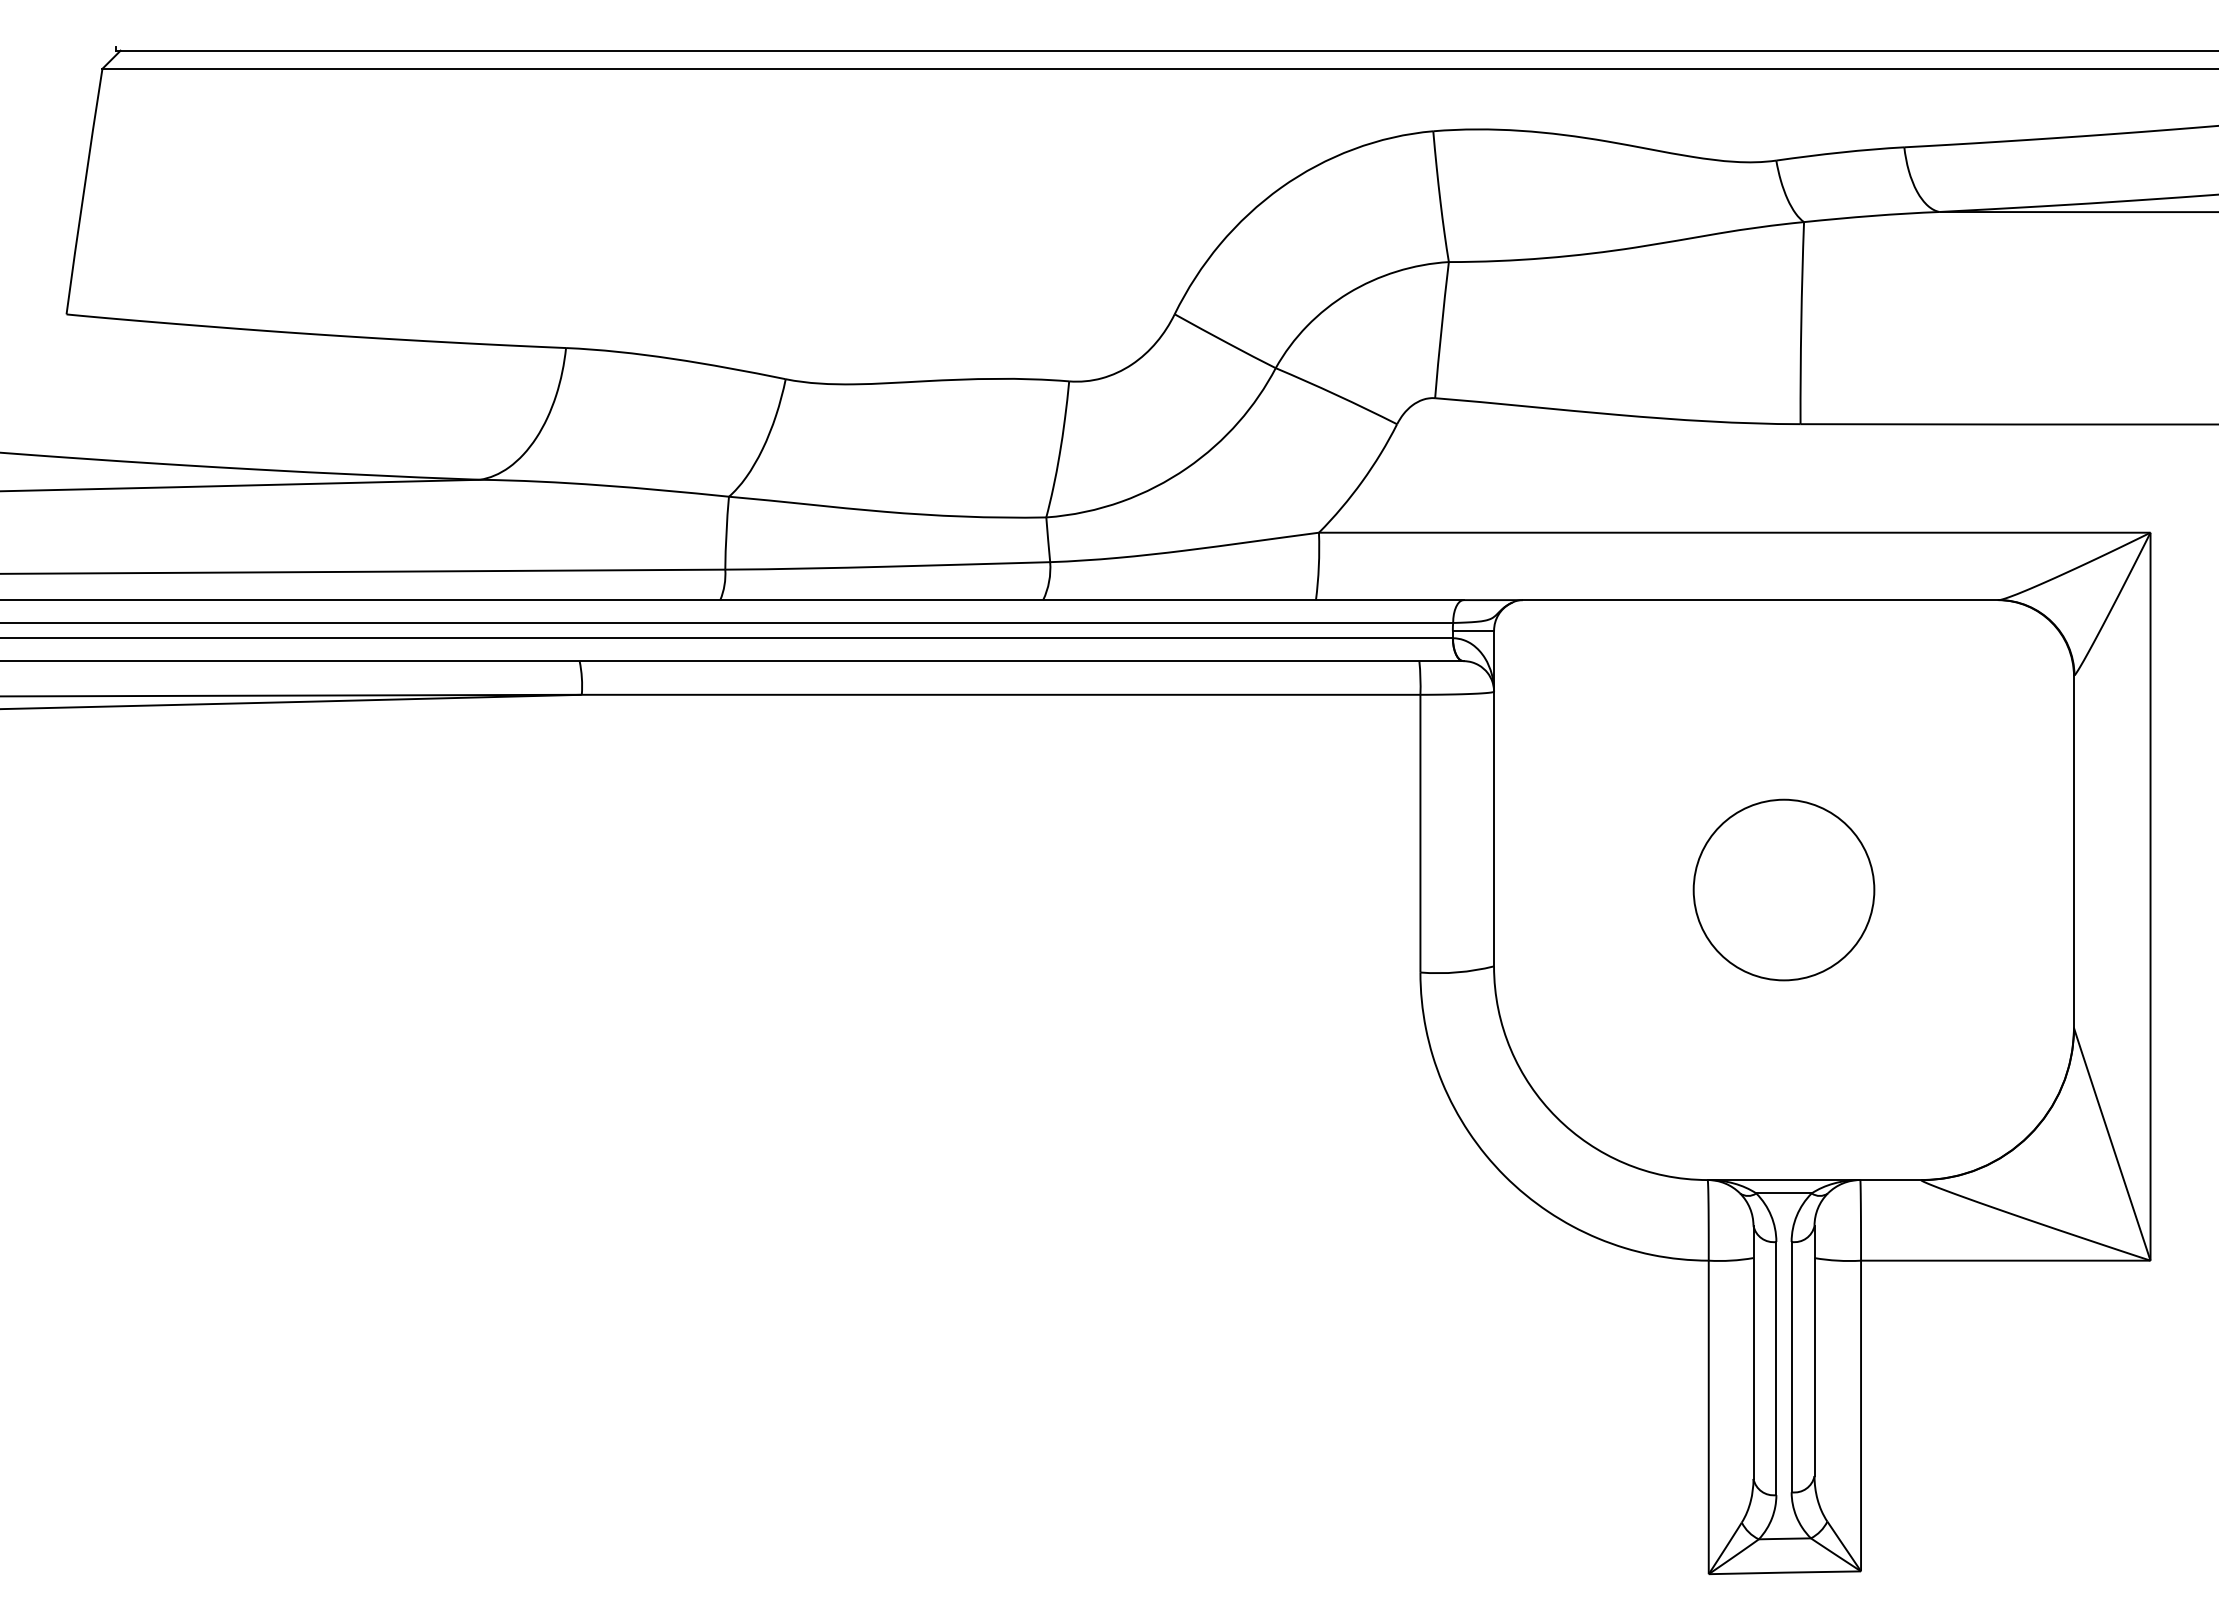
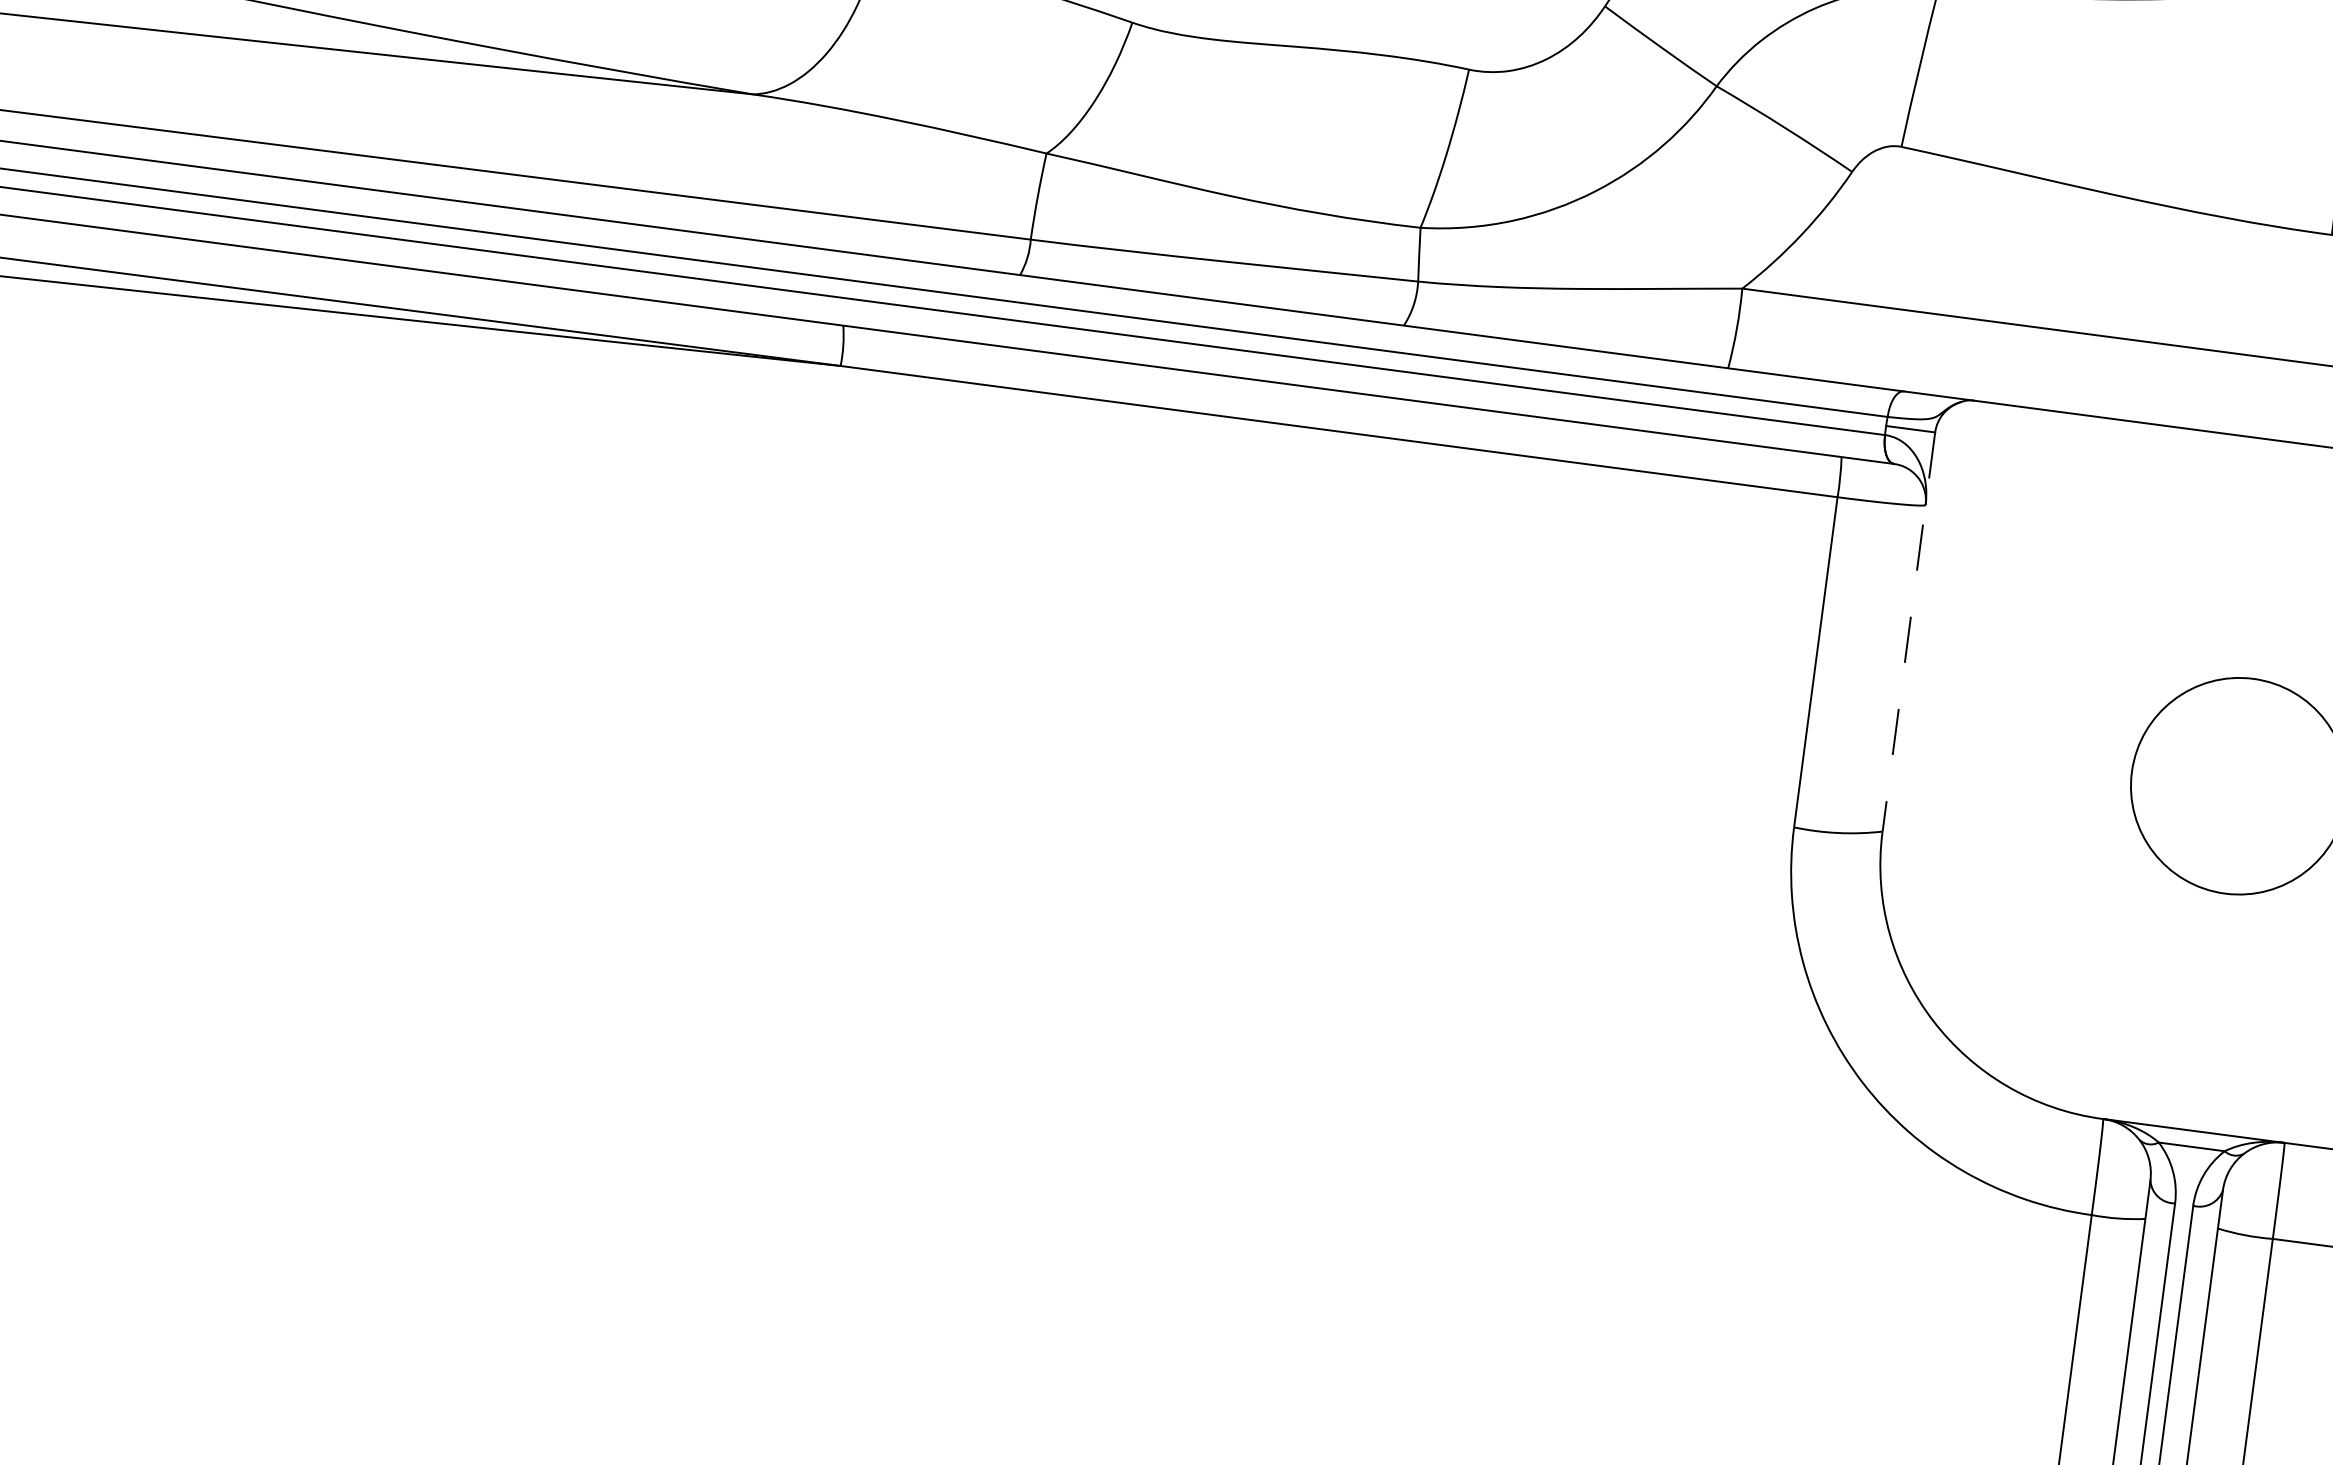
line: (1494, 798) -> (1909, 632), solid -> dashed

